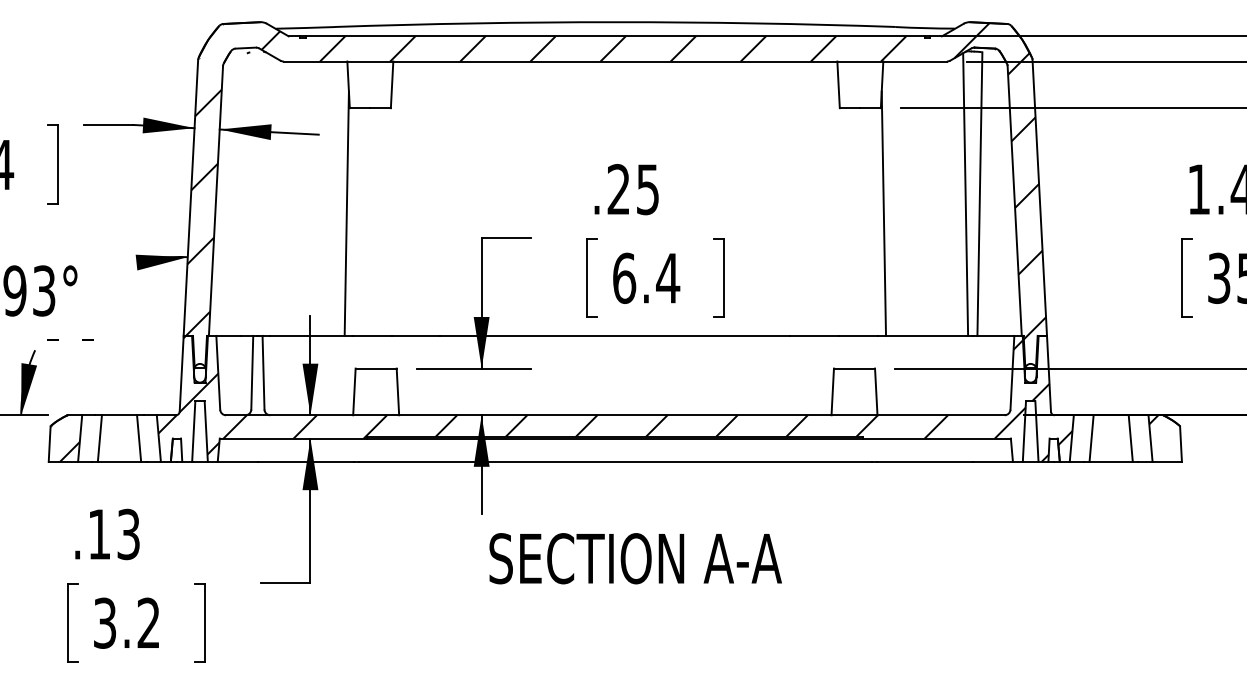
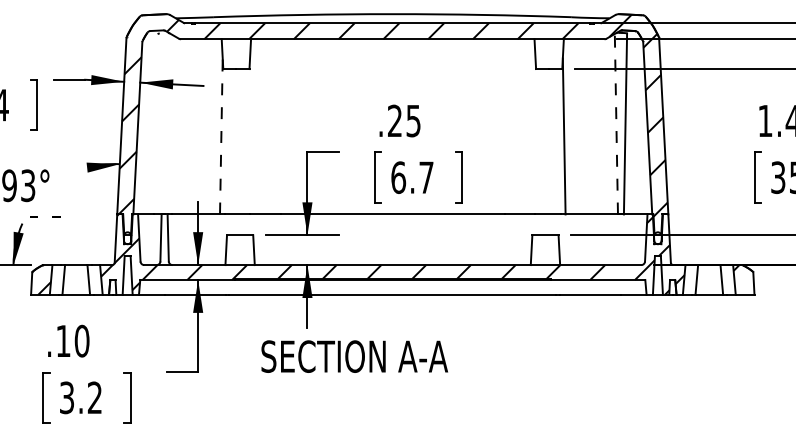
line: (965, 193) -> (616, 123), solid -> dashed
line: (347, 213) -> (221, 136), solid -> dashed
text: (668, 278) -> (426, 177), 6.4 -> 6.7
text: (127, 533) -> (81, 340), .13 -> .10
text: (635, 558) -> (354, 356), moved

